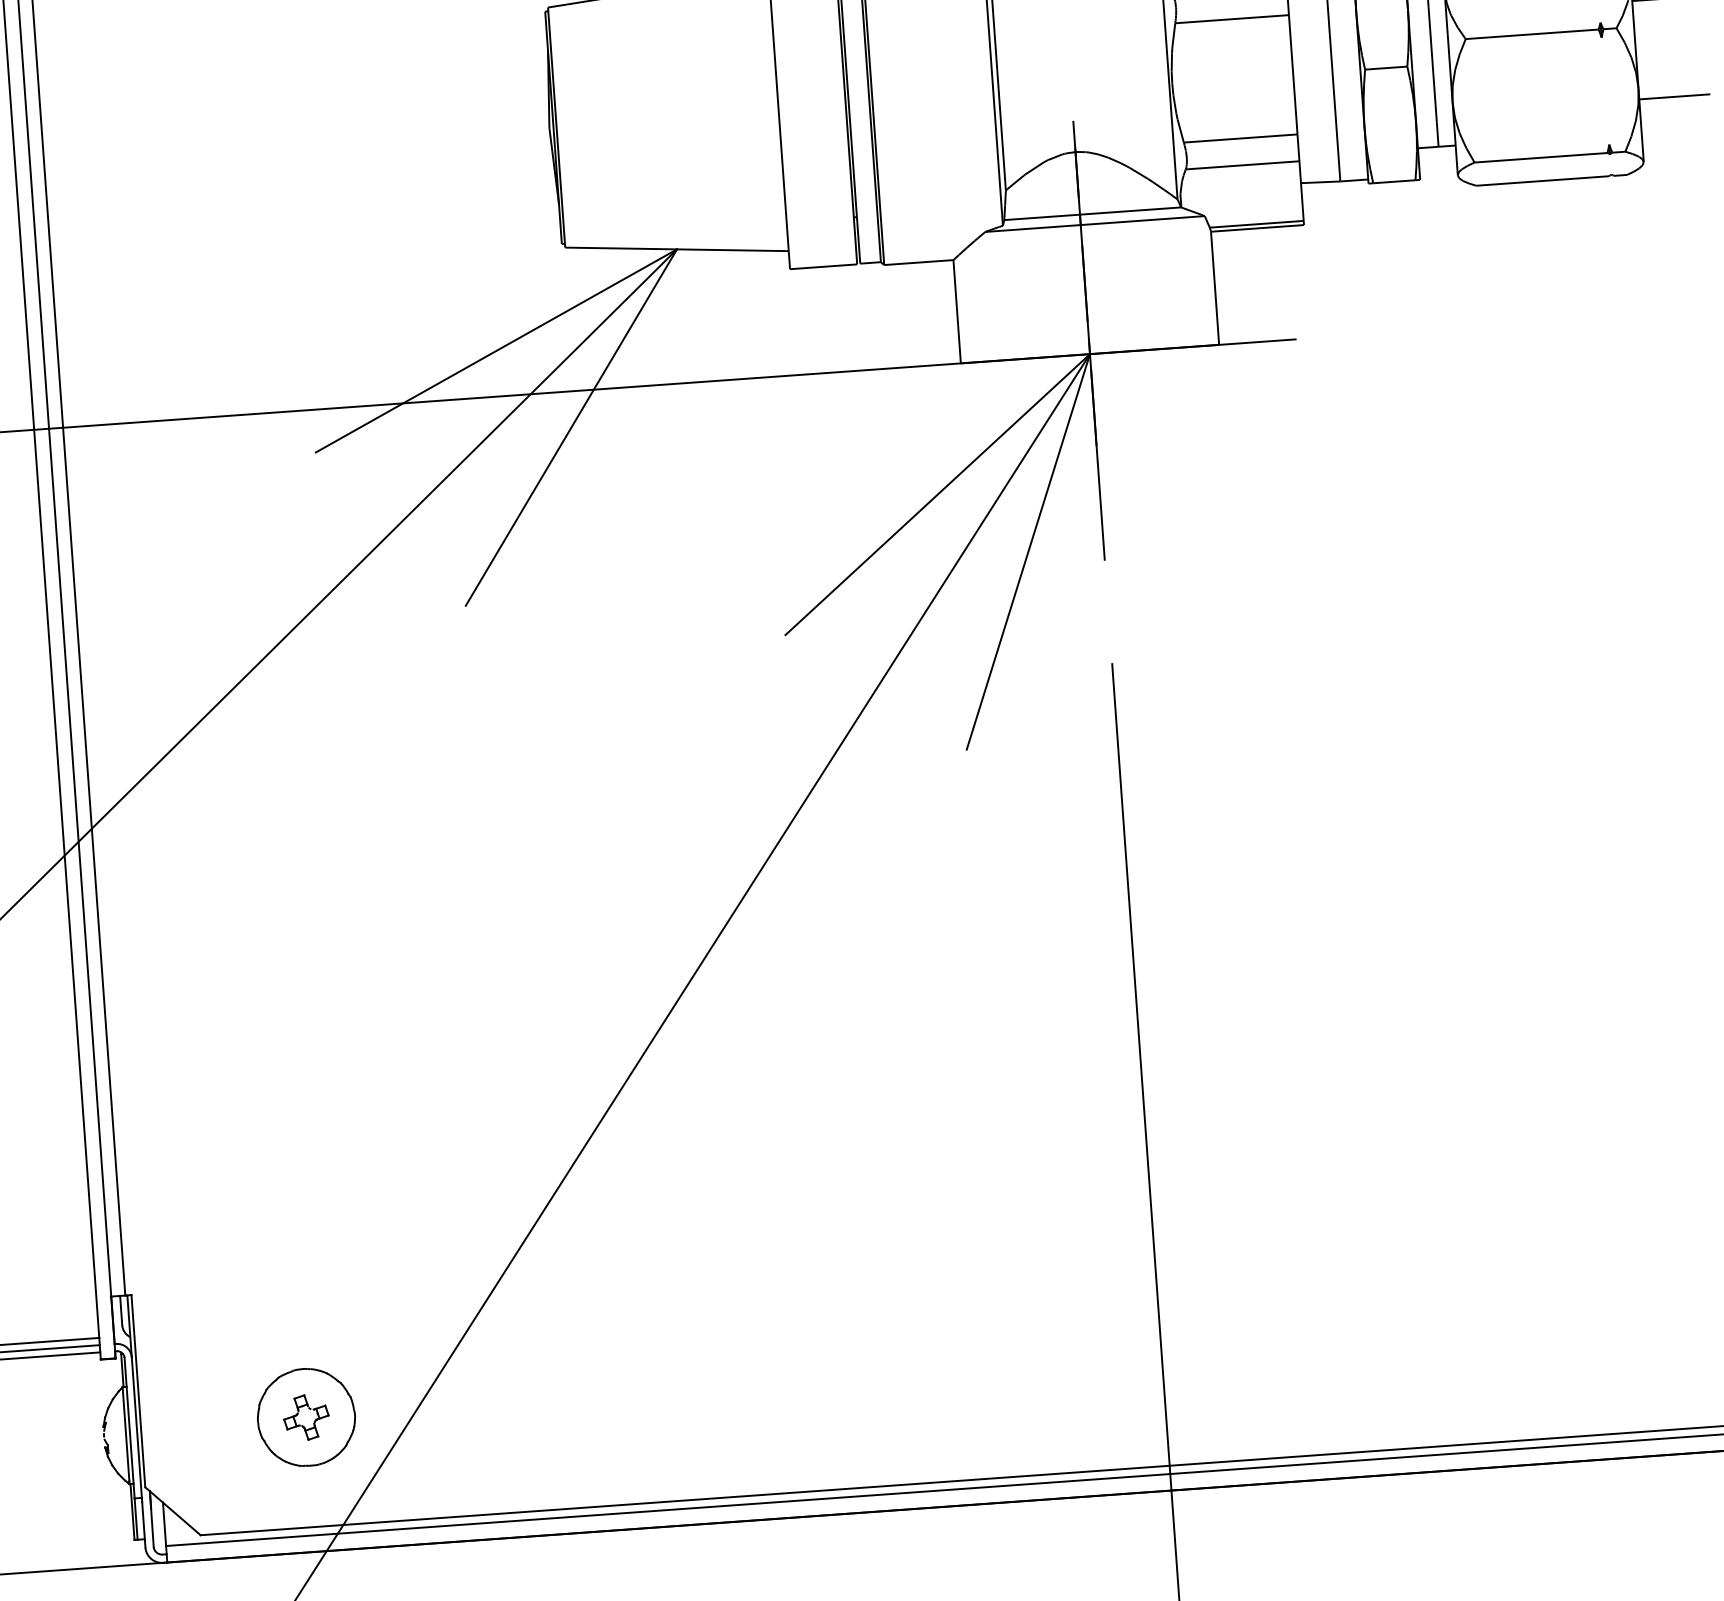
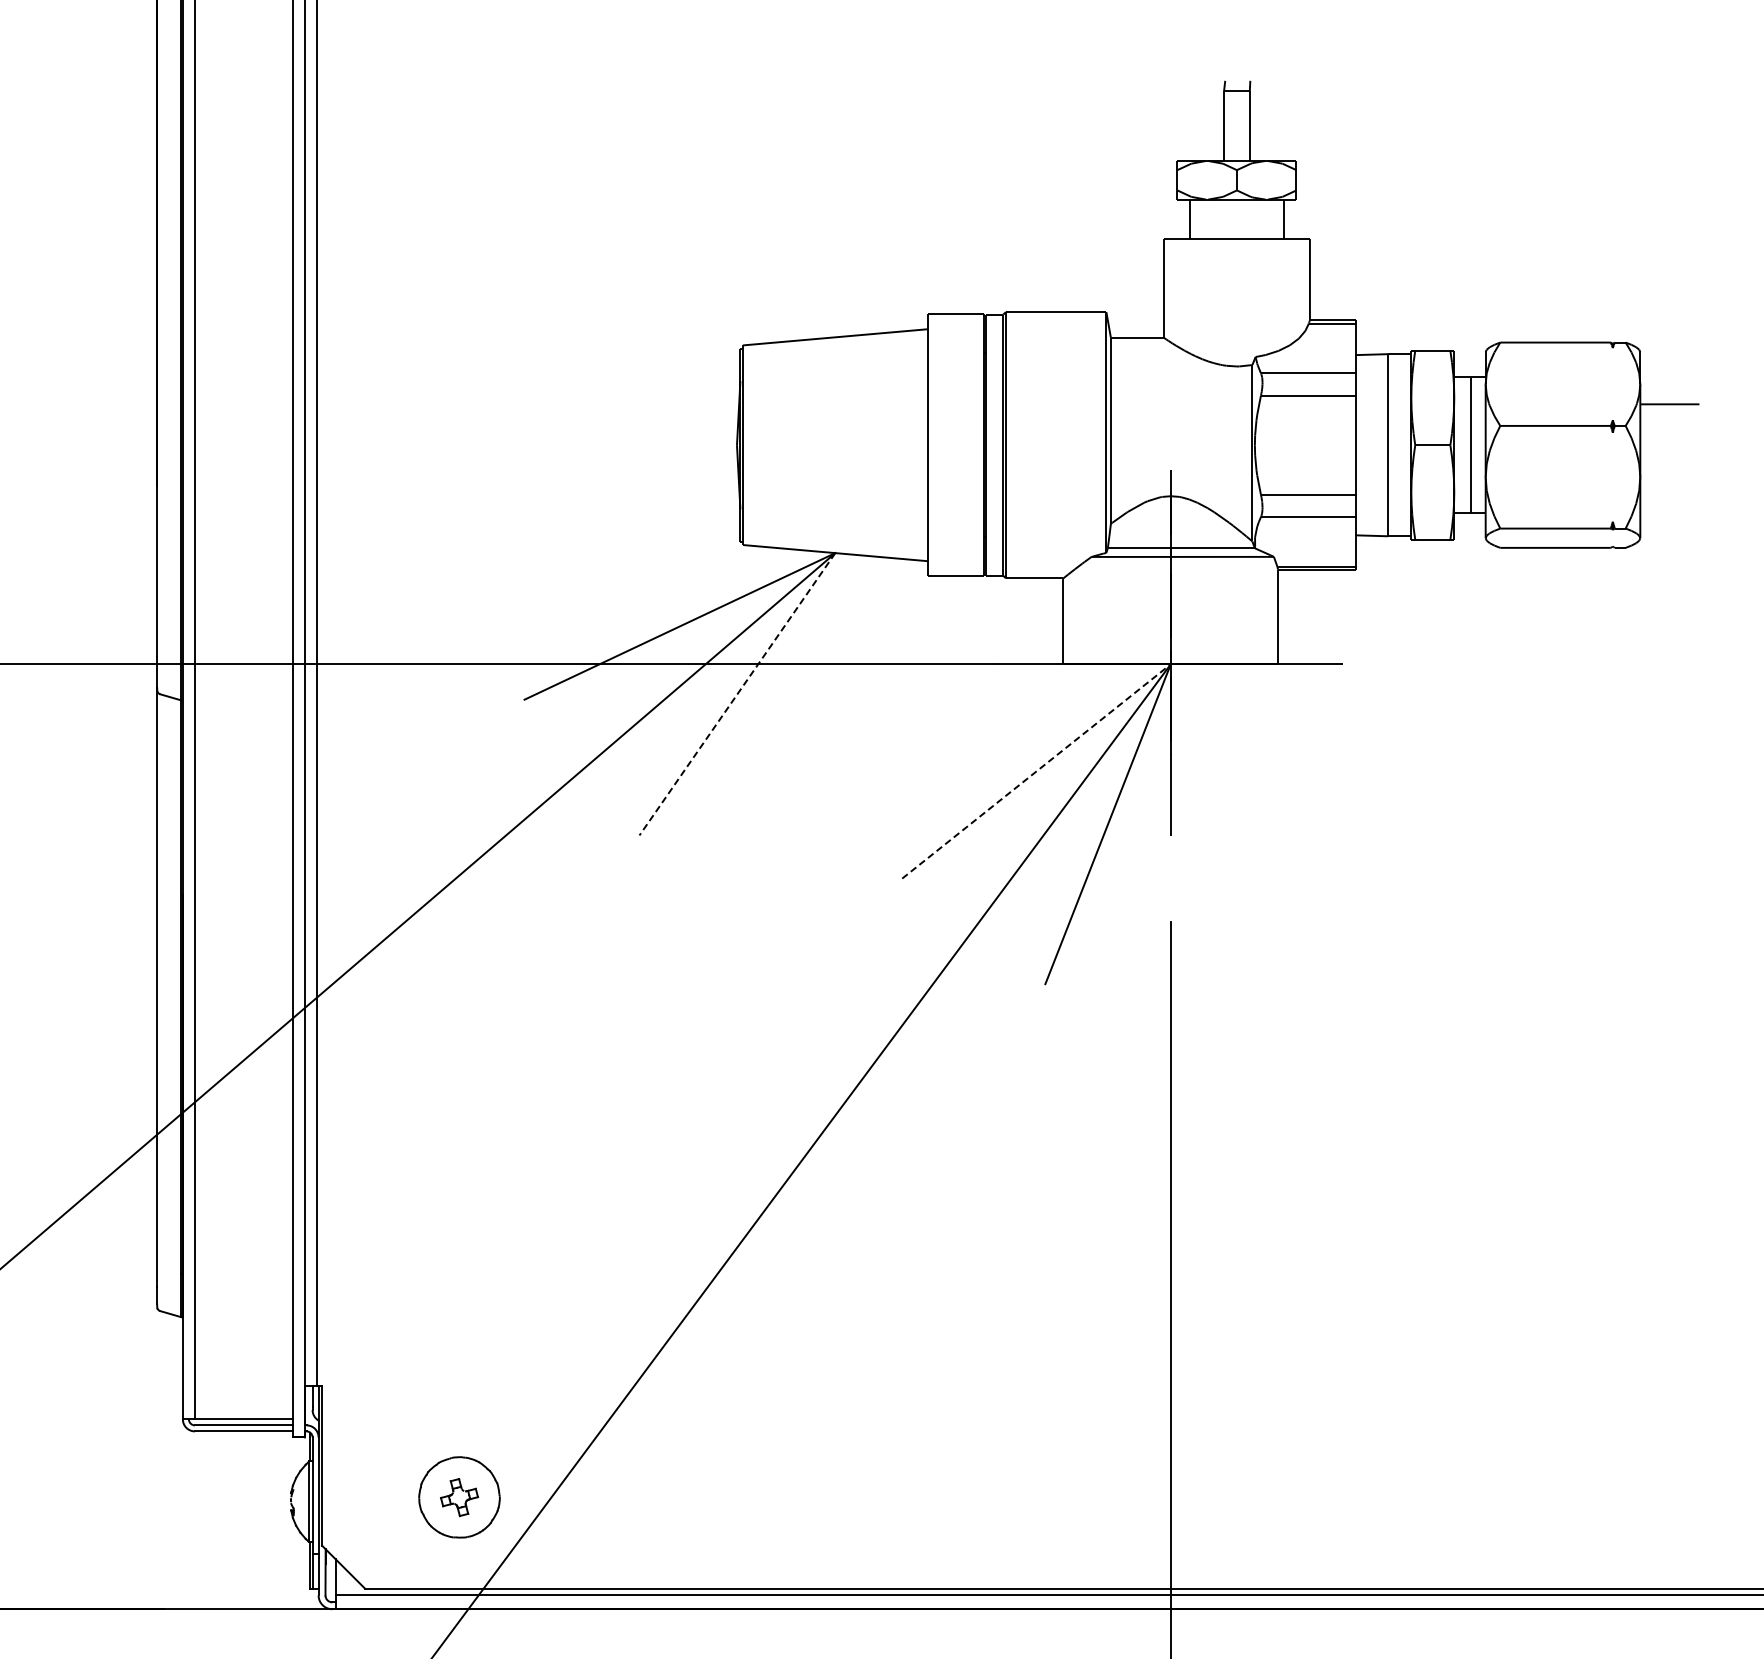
line: (1674, 97) -> (1669, 486), removed
line: (571, 427) -> (737, 694), solid -> dashed
line: (937, 494) -> (1036, 771), solid -> dashed

